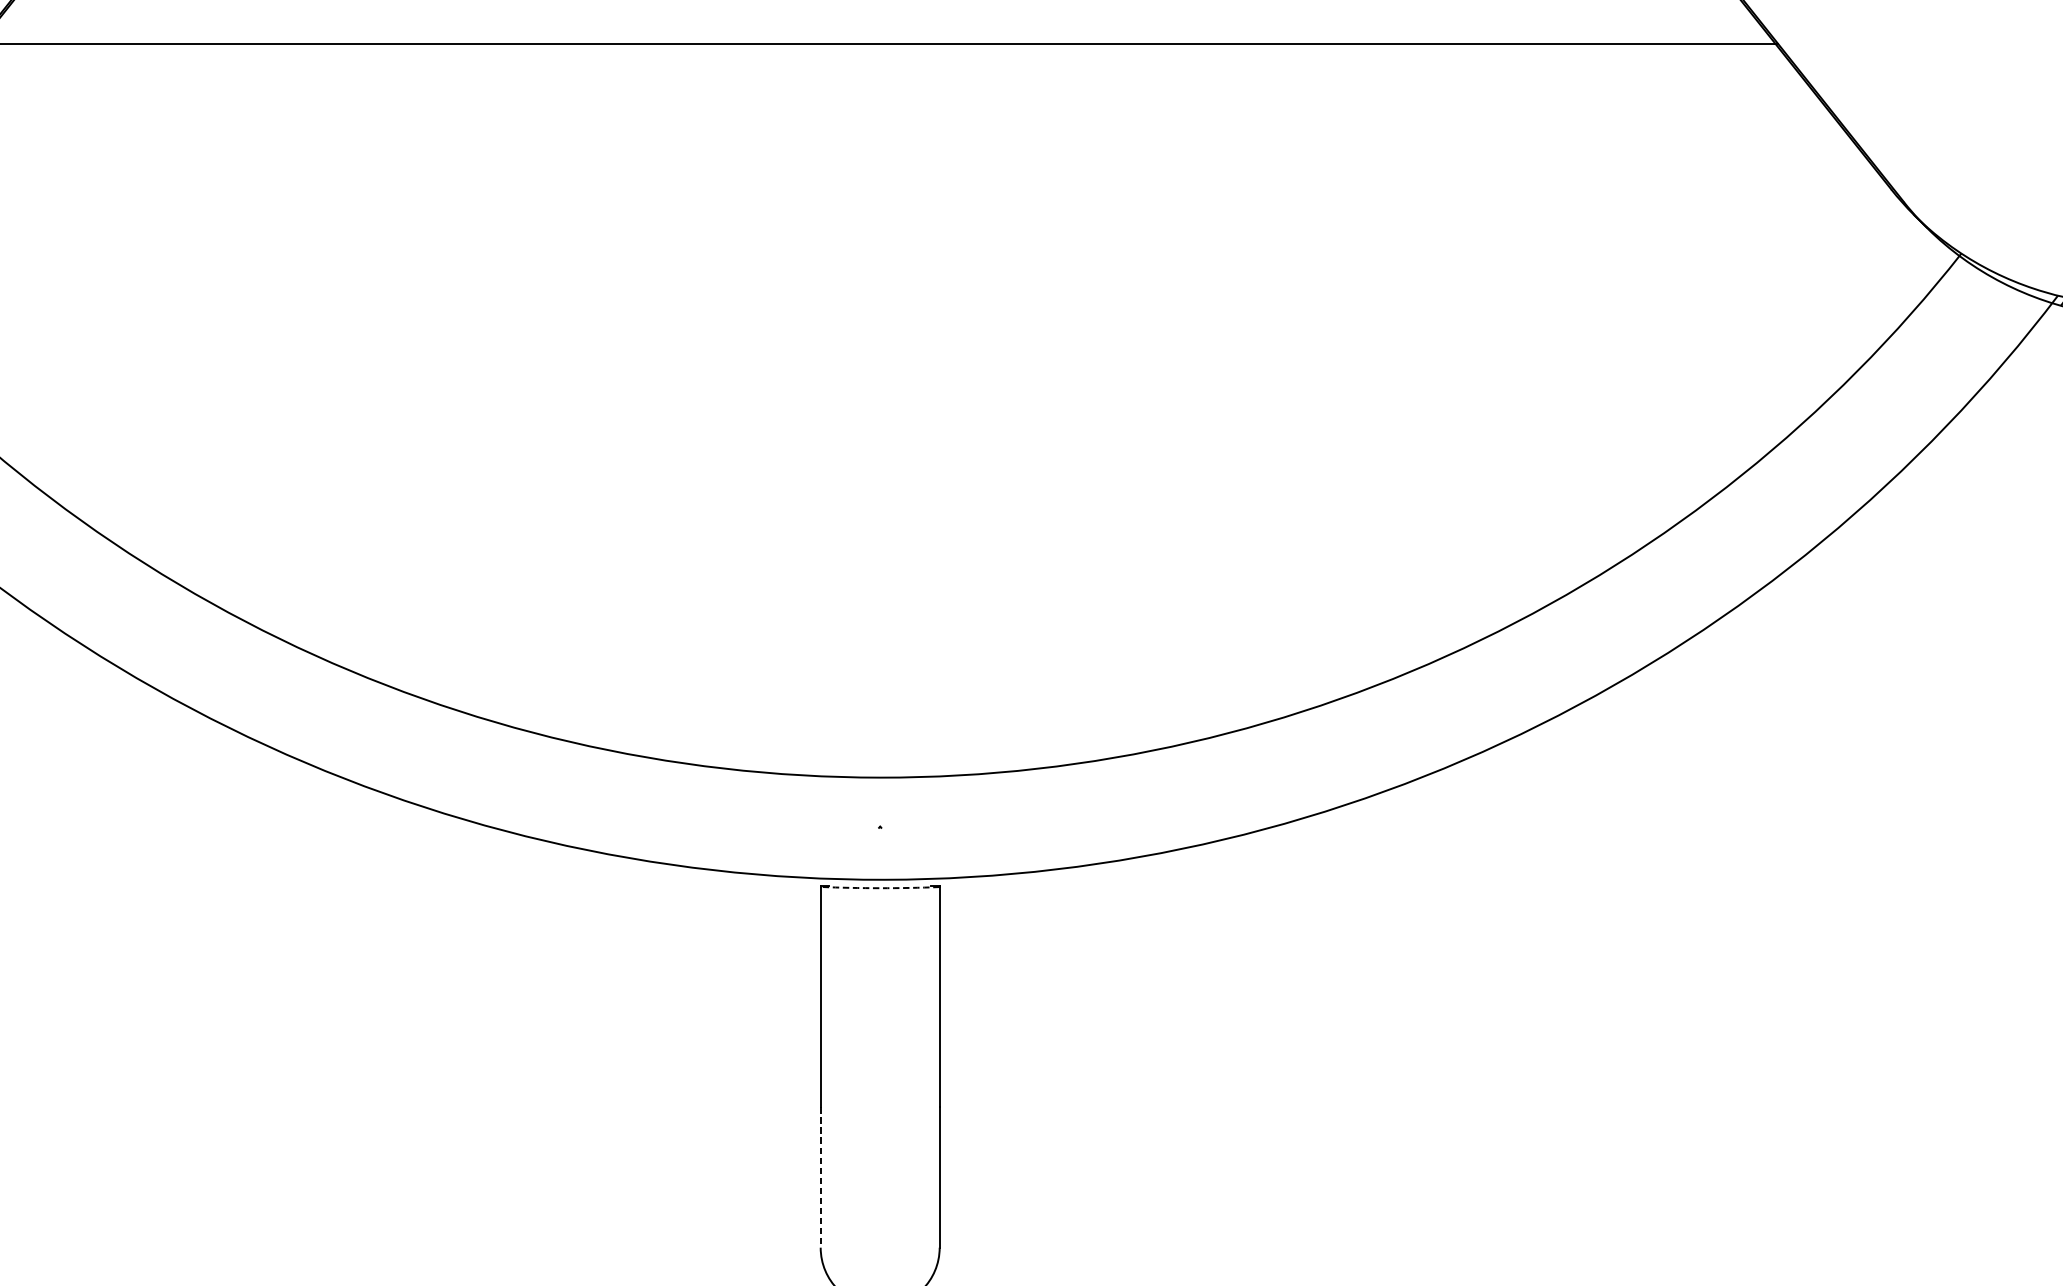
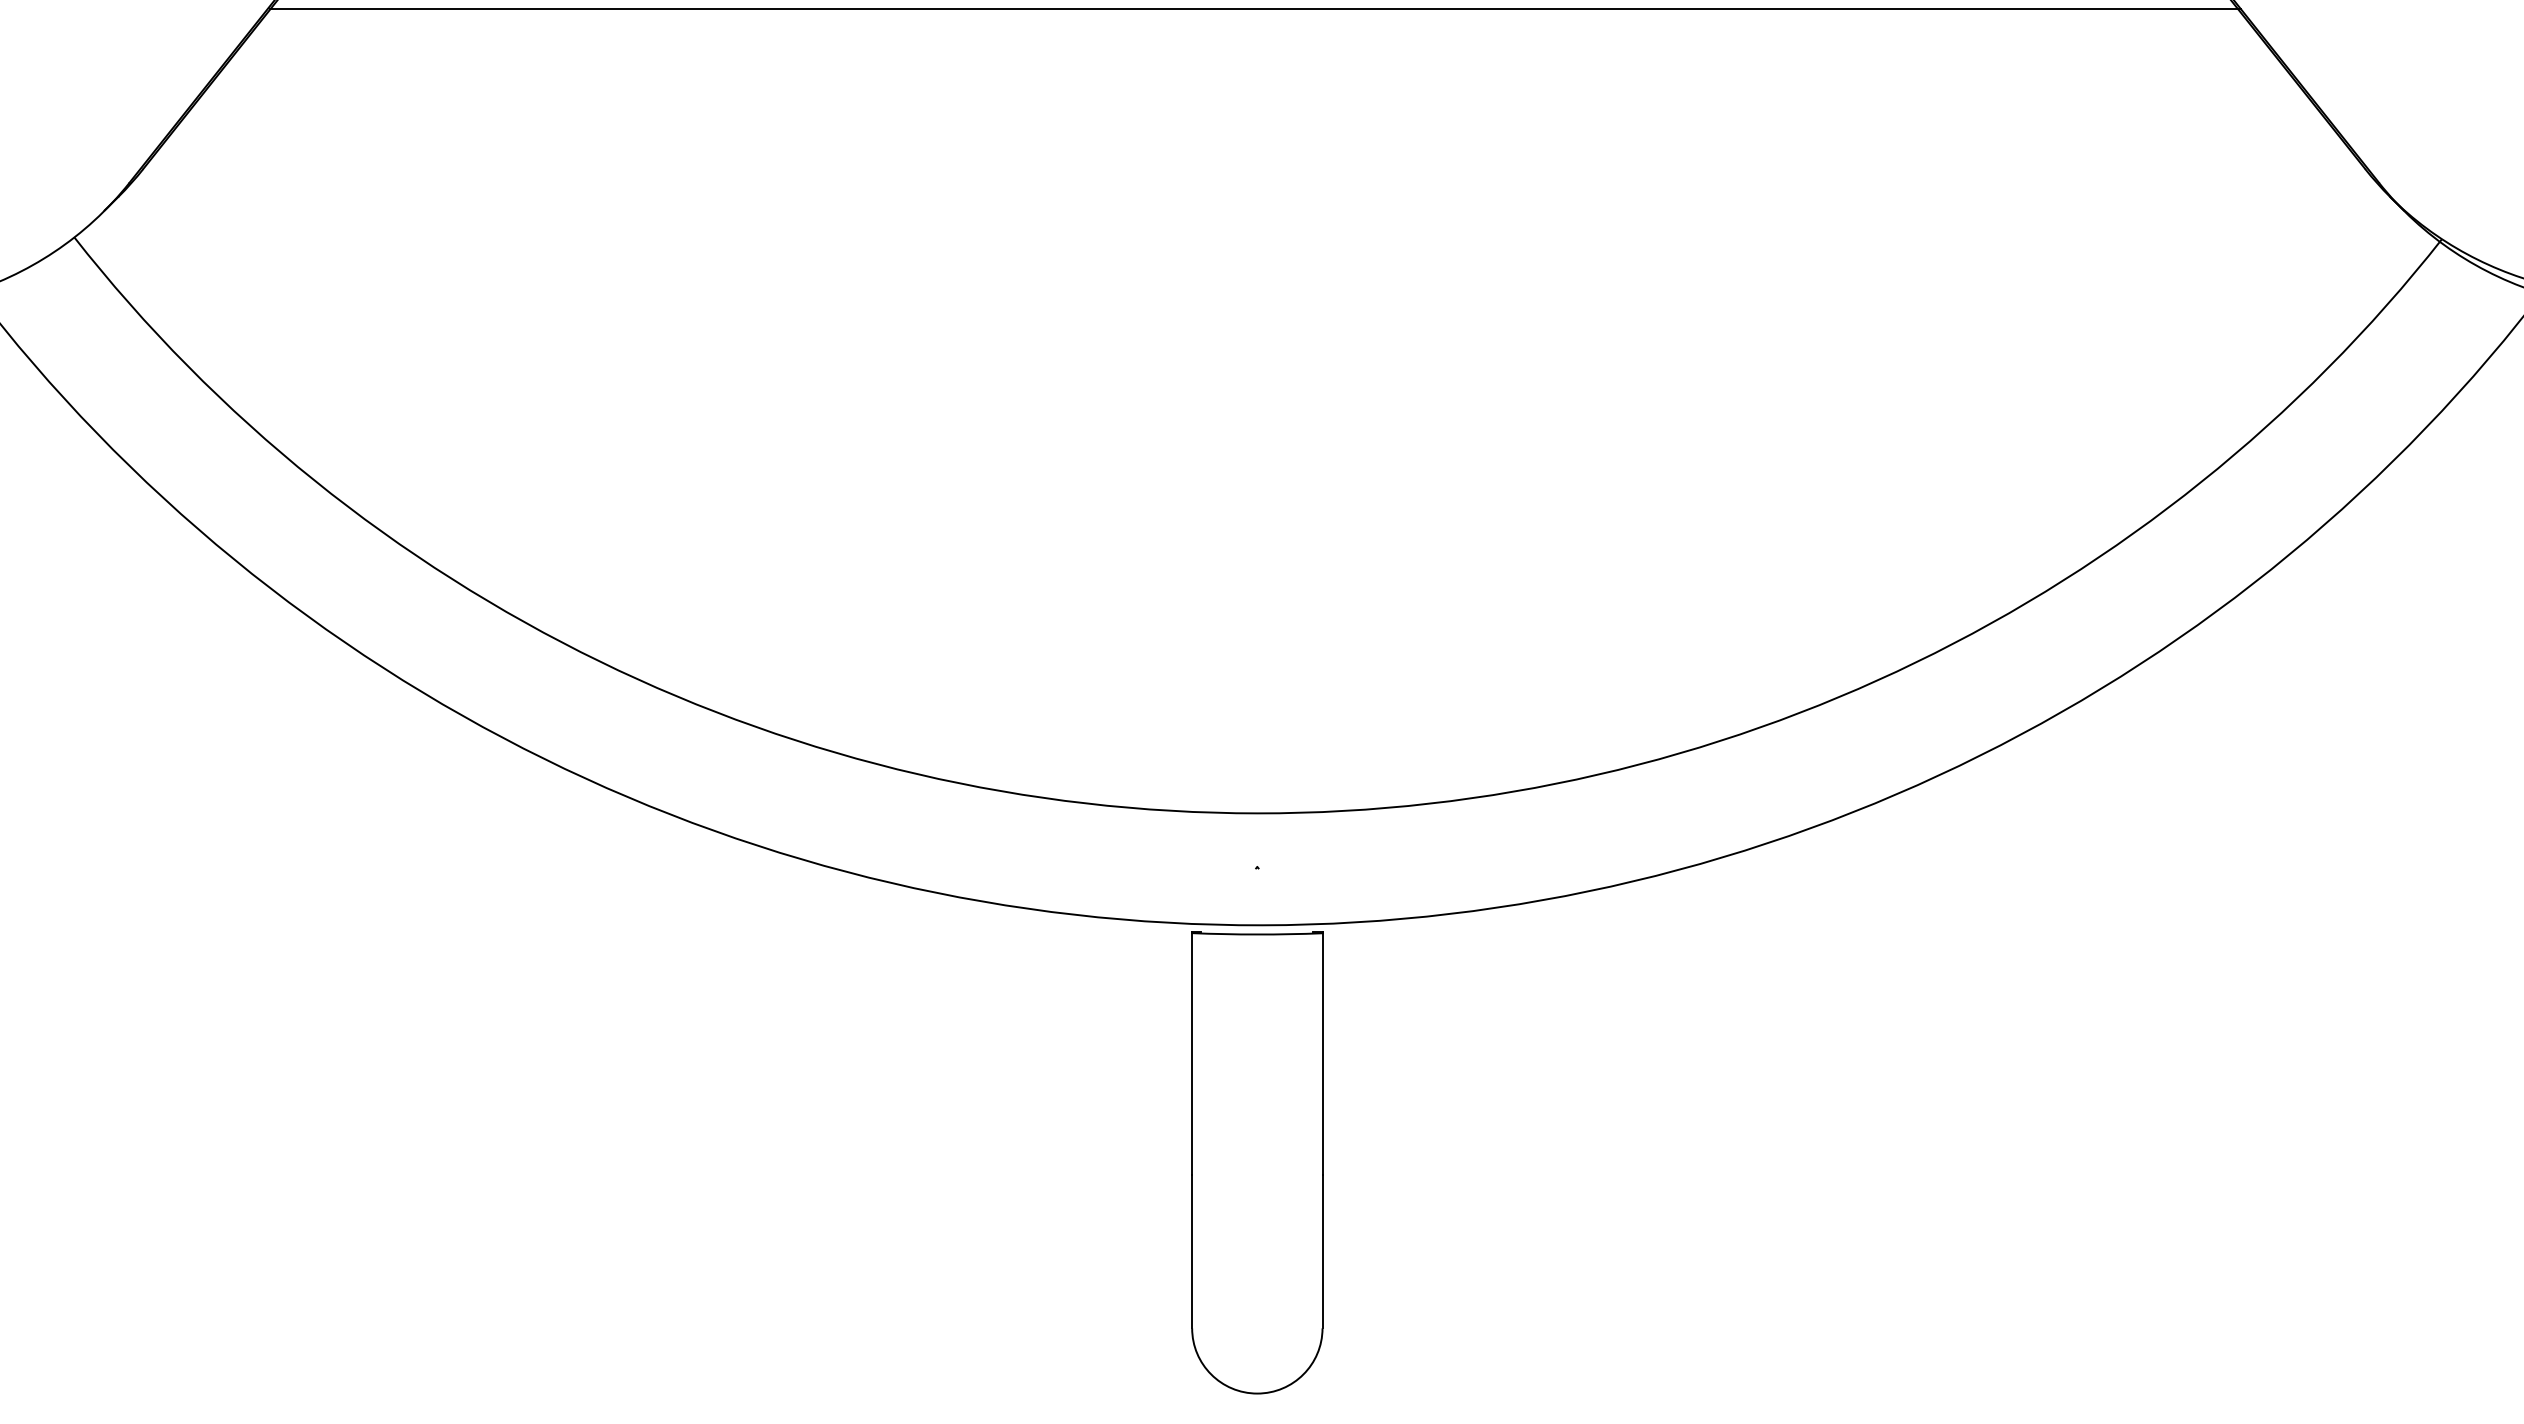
arc: (880, 888) -> (1257, 934), dashed -> solid
line: (821, 1177) -> (1192, 1251), dashed -> solid

